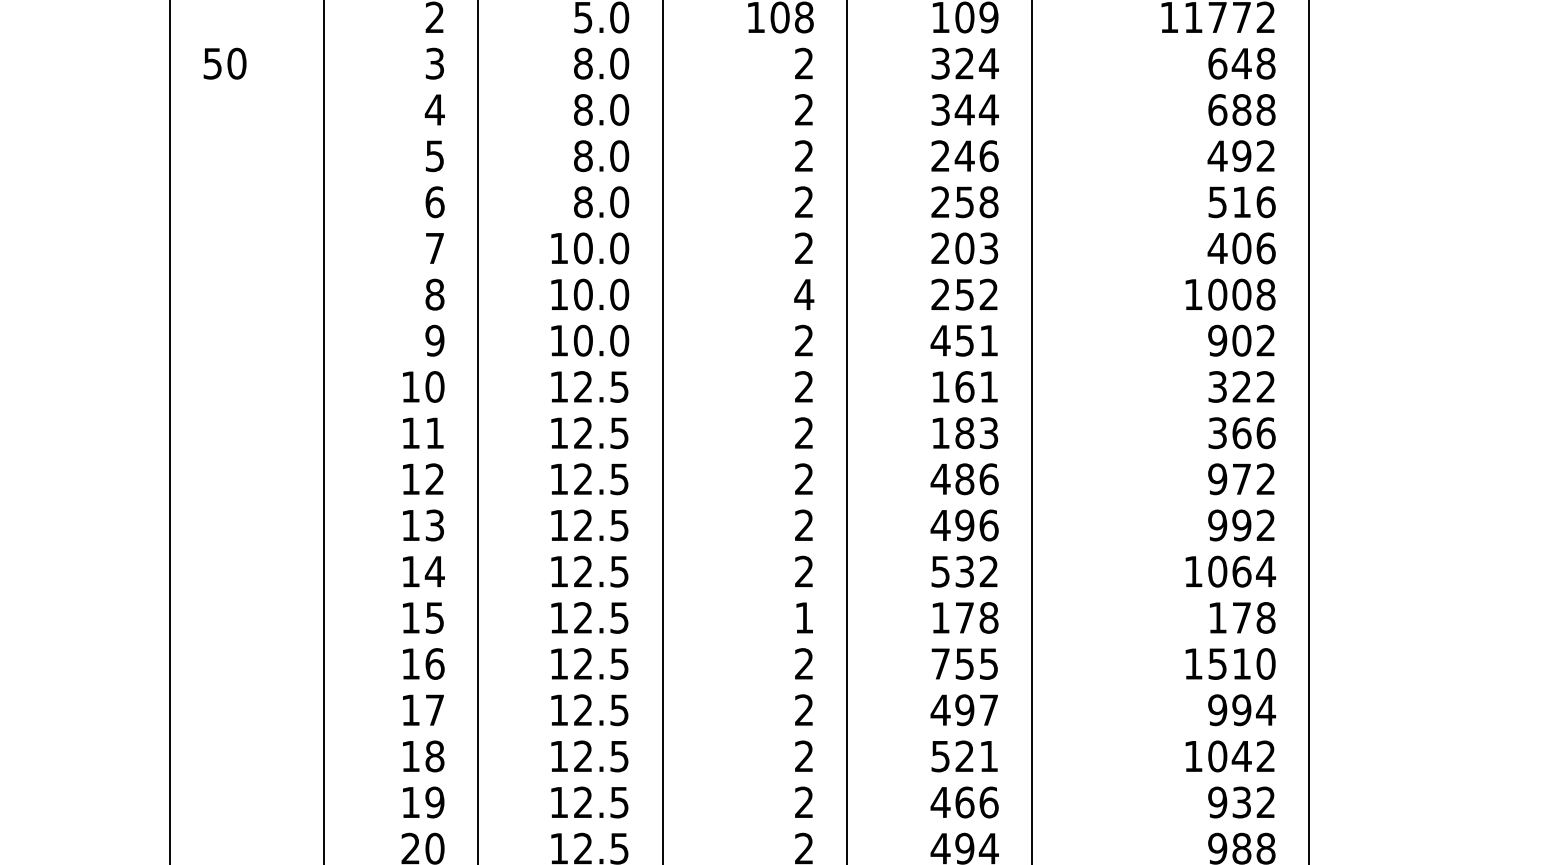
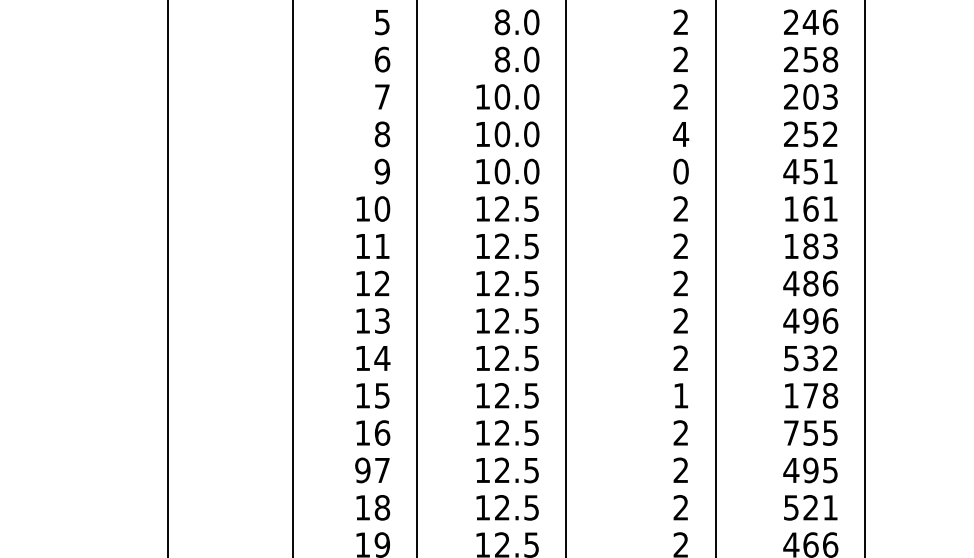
text: (803, 340) -> (680, 171), 2 -> 0
text: (410, 710) -> (362, 470), 17 -> 97
text: (988, 710) -> (830, 470), 497 -> 495

